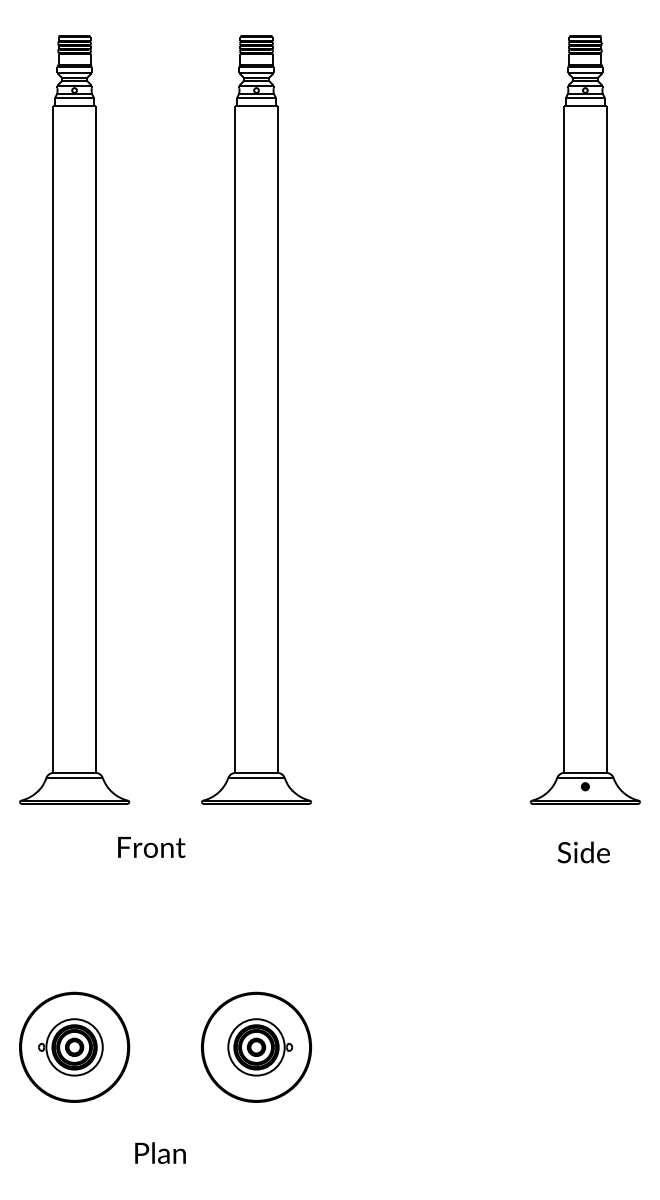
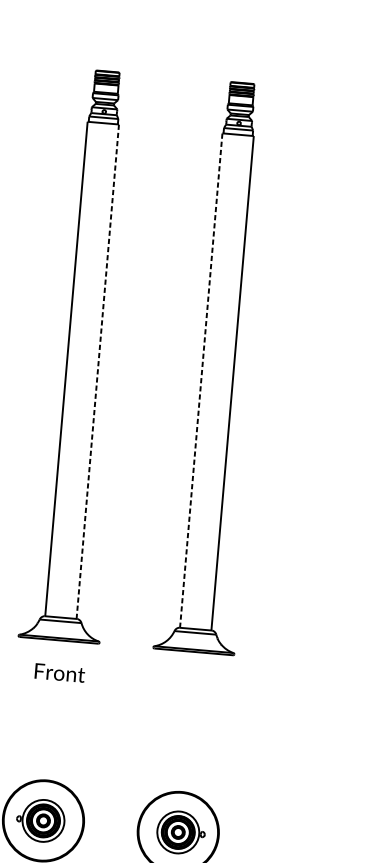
line: (95, 439) -> (97, 371), solid -> dashed
line: (235, 439) -> (201, 380), solid -> dashed
text: (151, 847) -> (59, 673), moved

